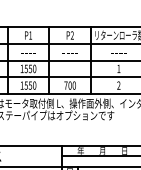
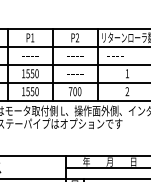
text: (118, 52) -> (115, 56), moved

